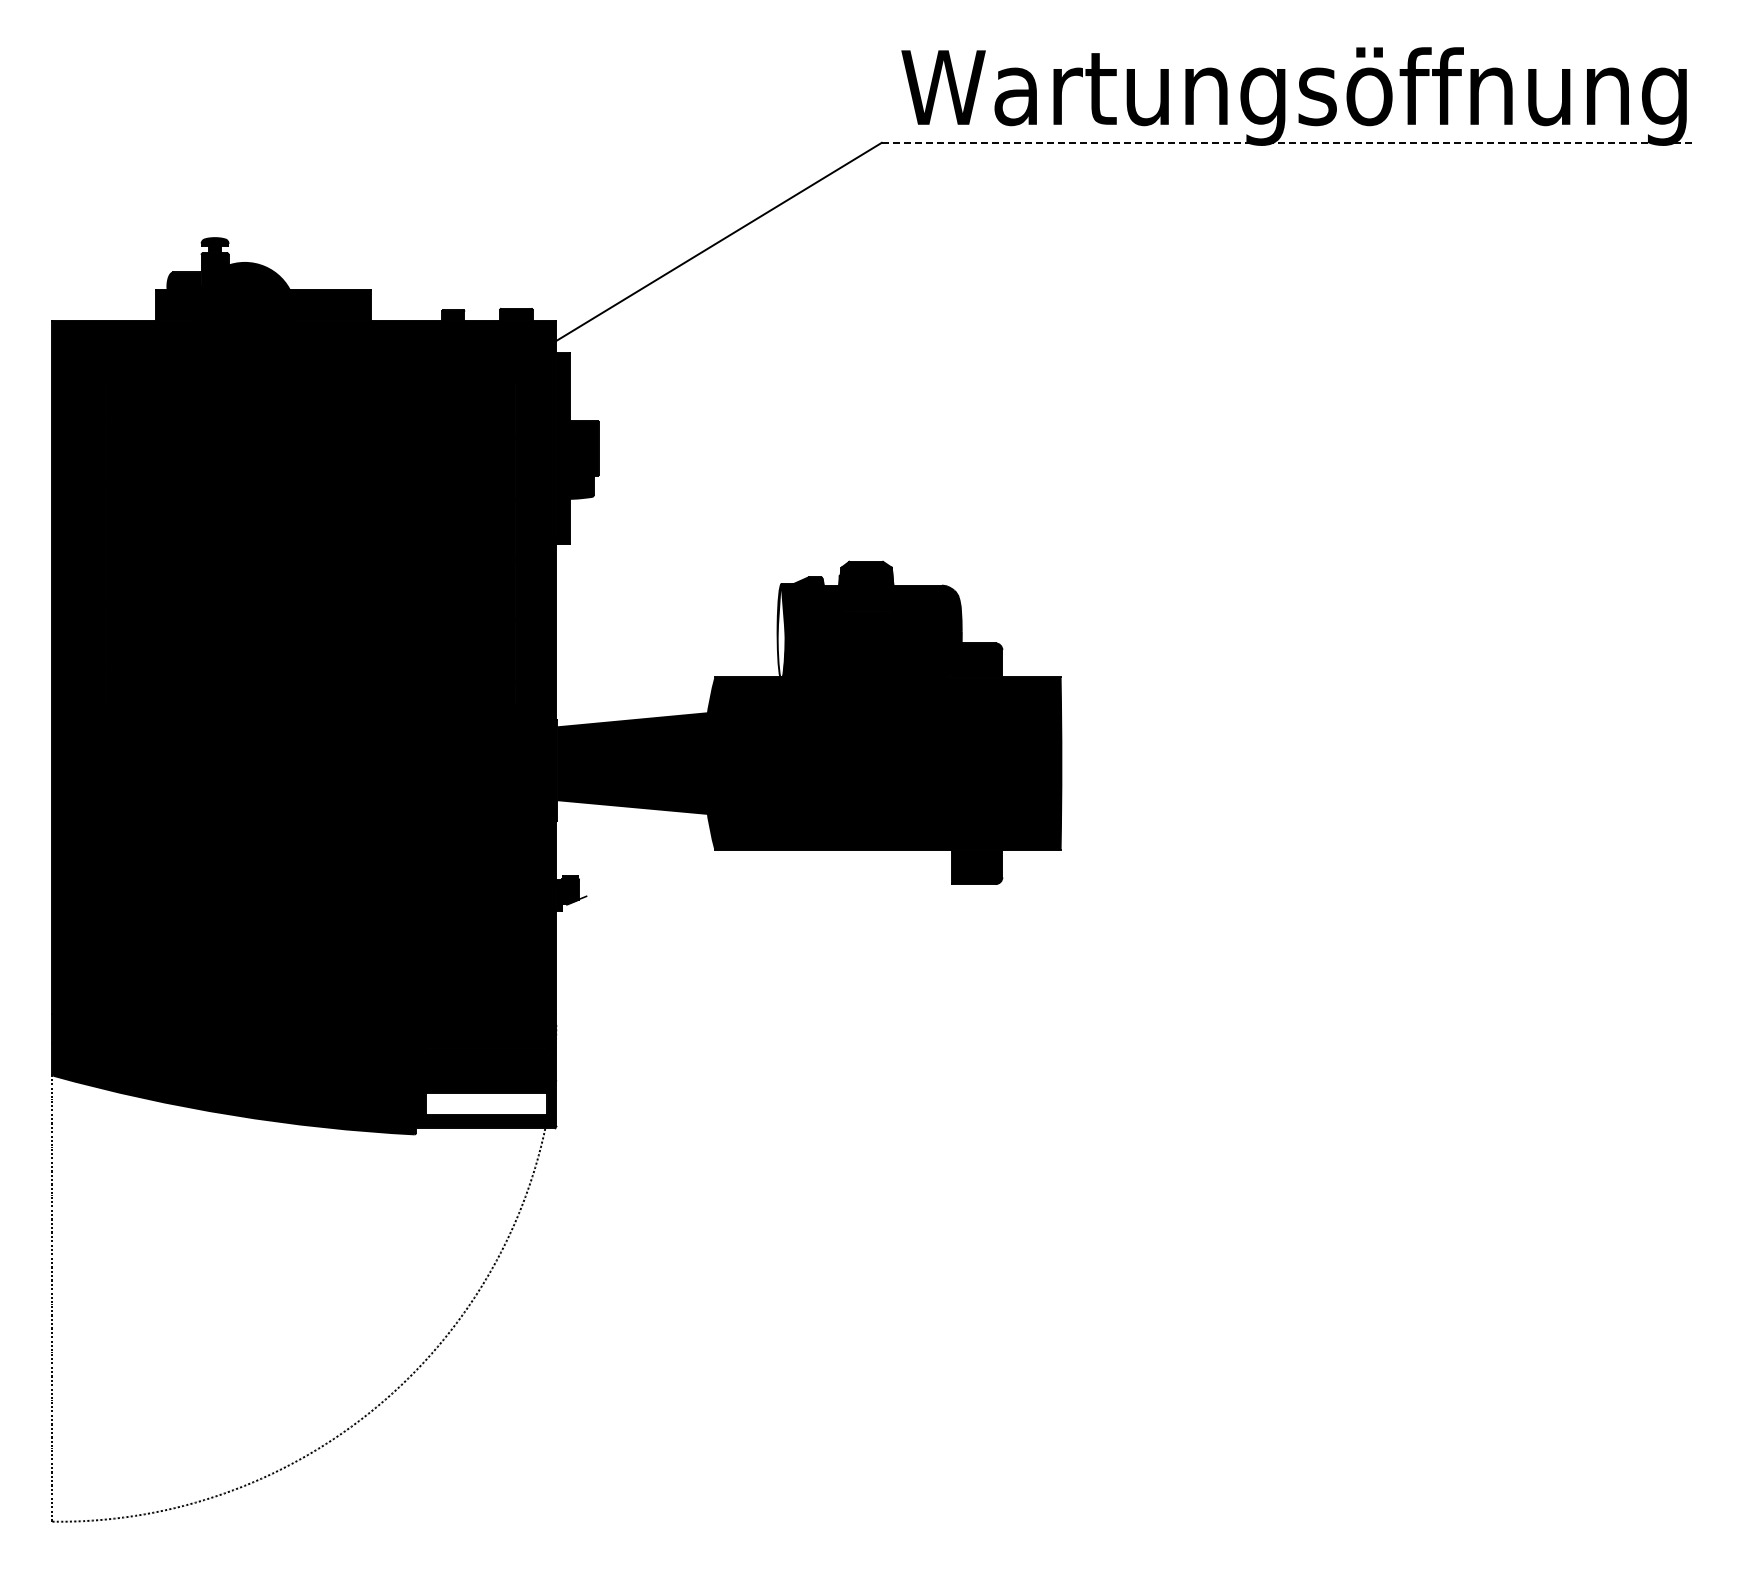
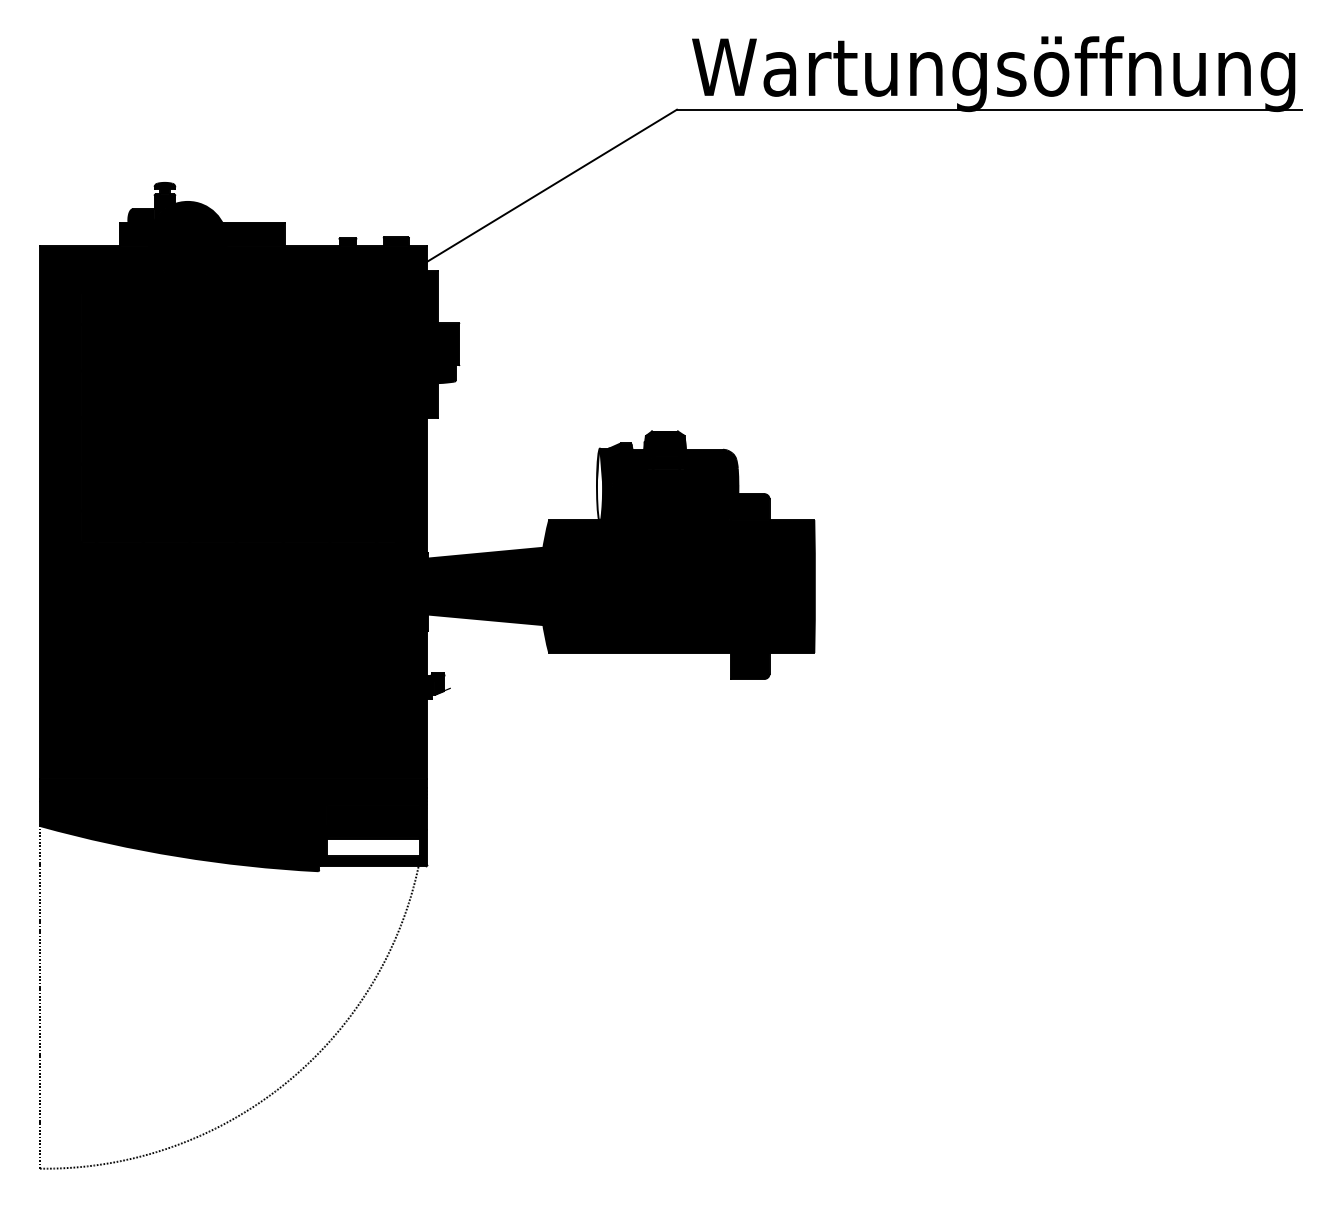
line: (1288, 142) -> (989, 109), dashed -> solid

